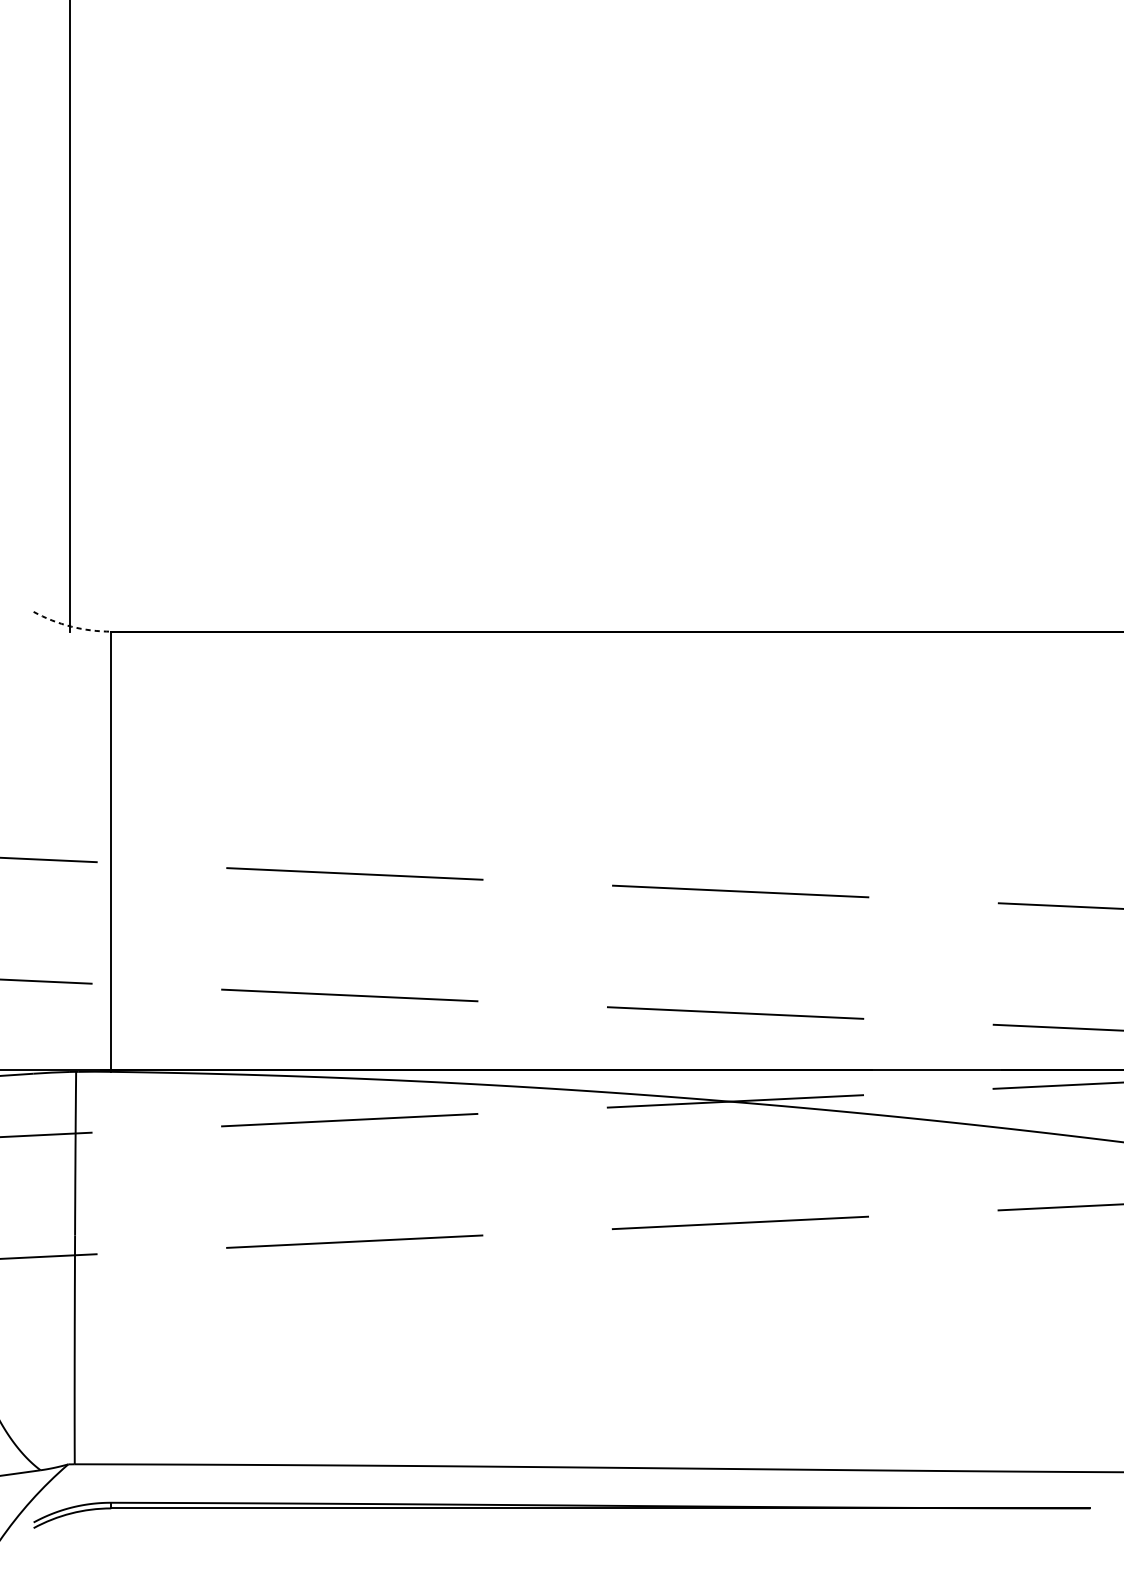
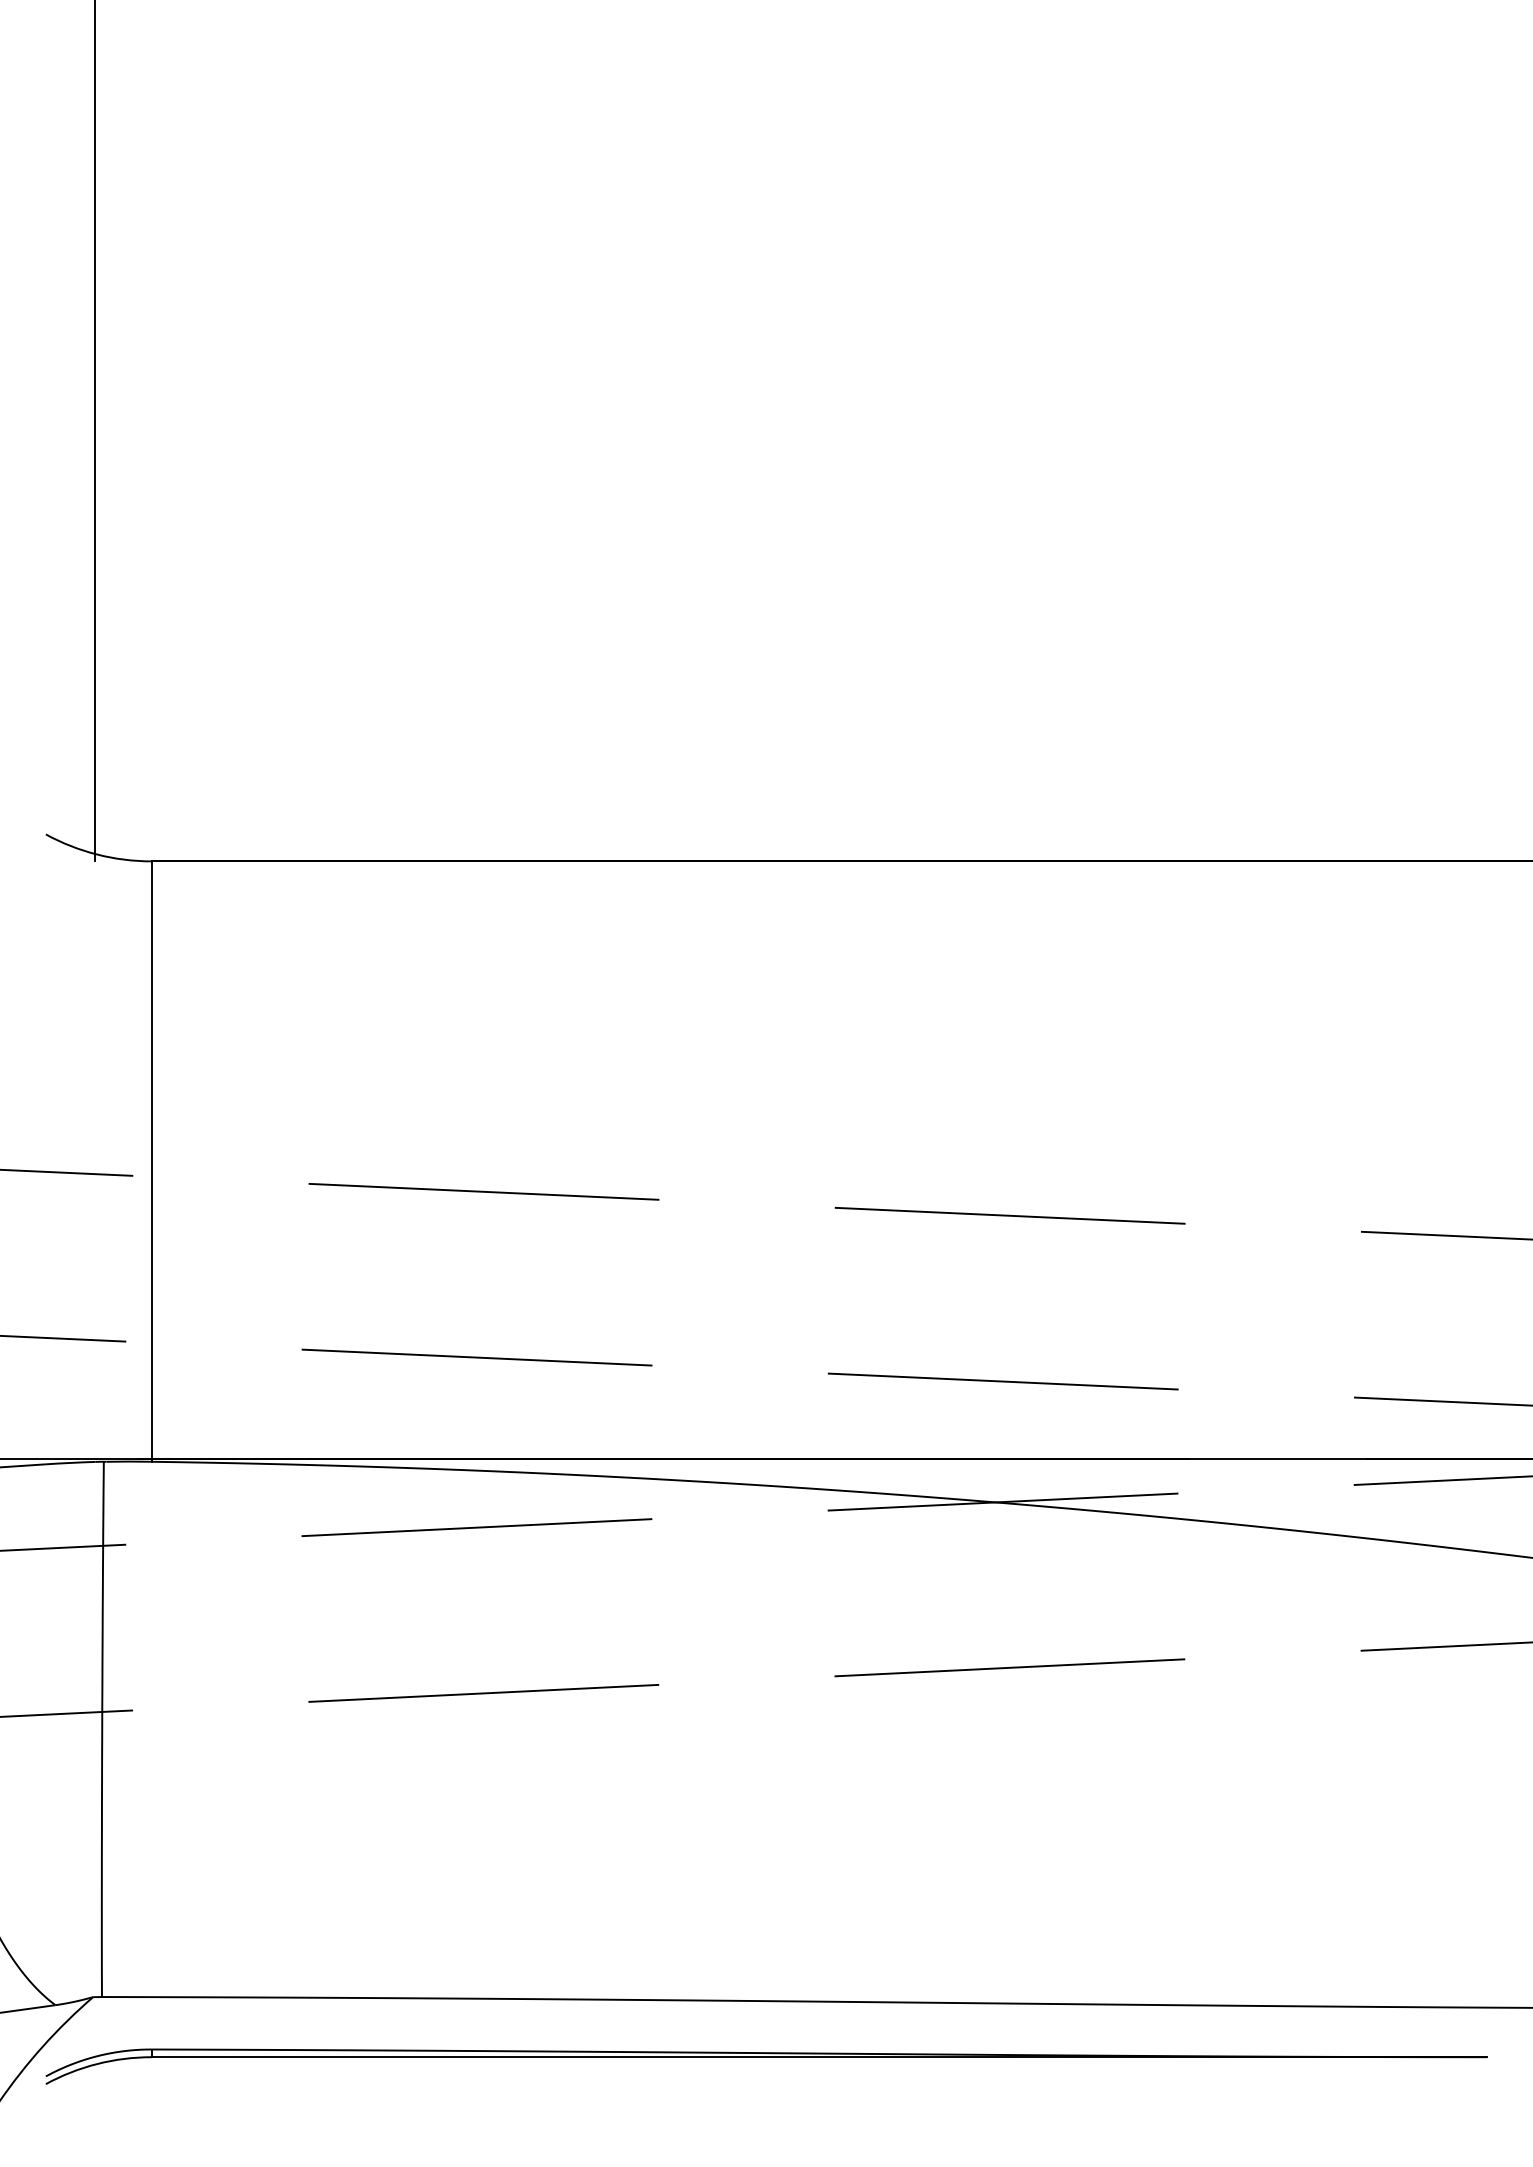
arc: (71, 626) -> (97, 854), dashed -> solid

